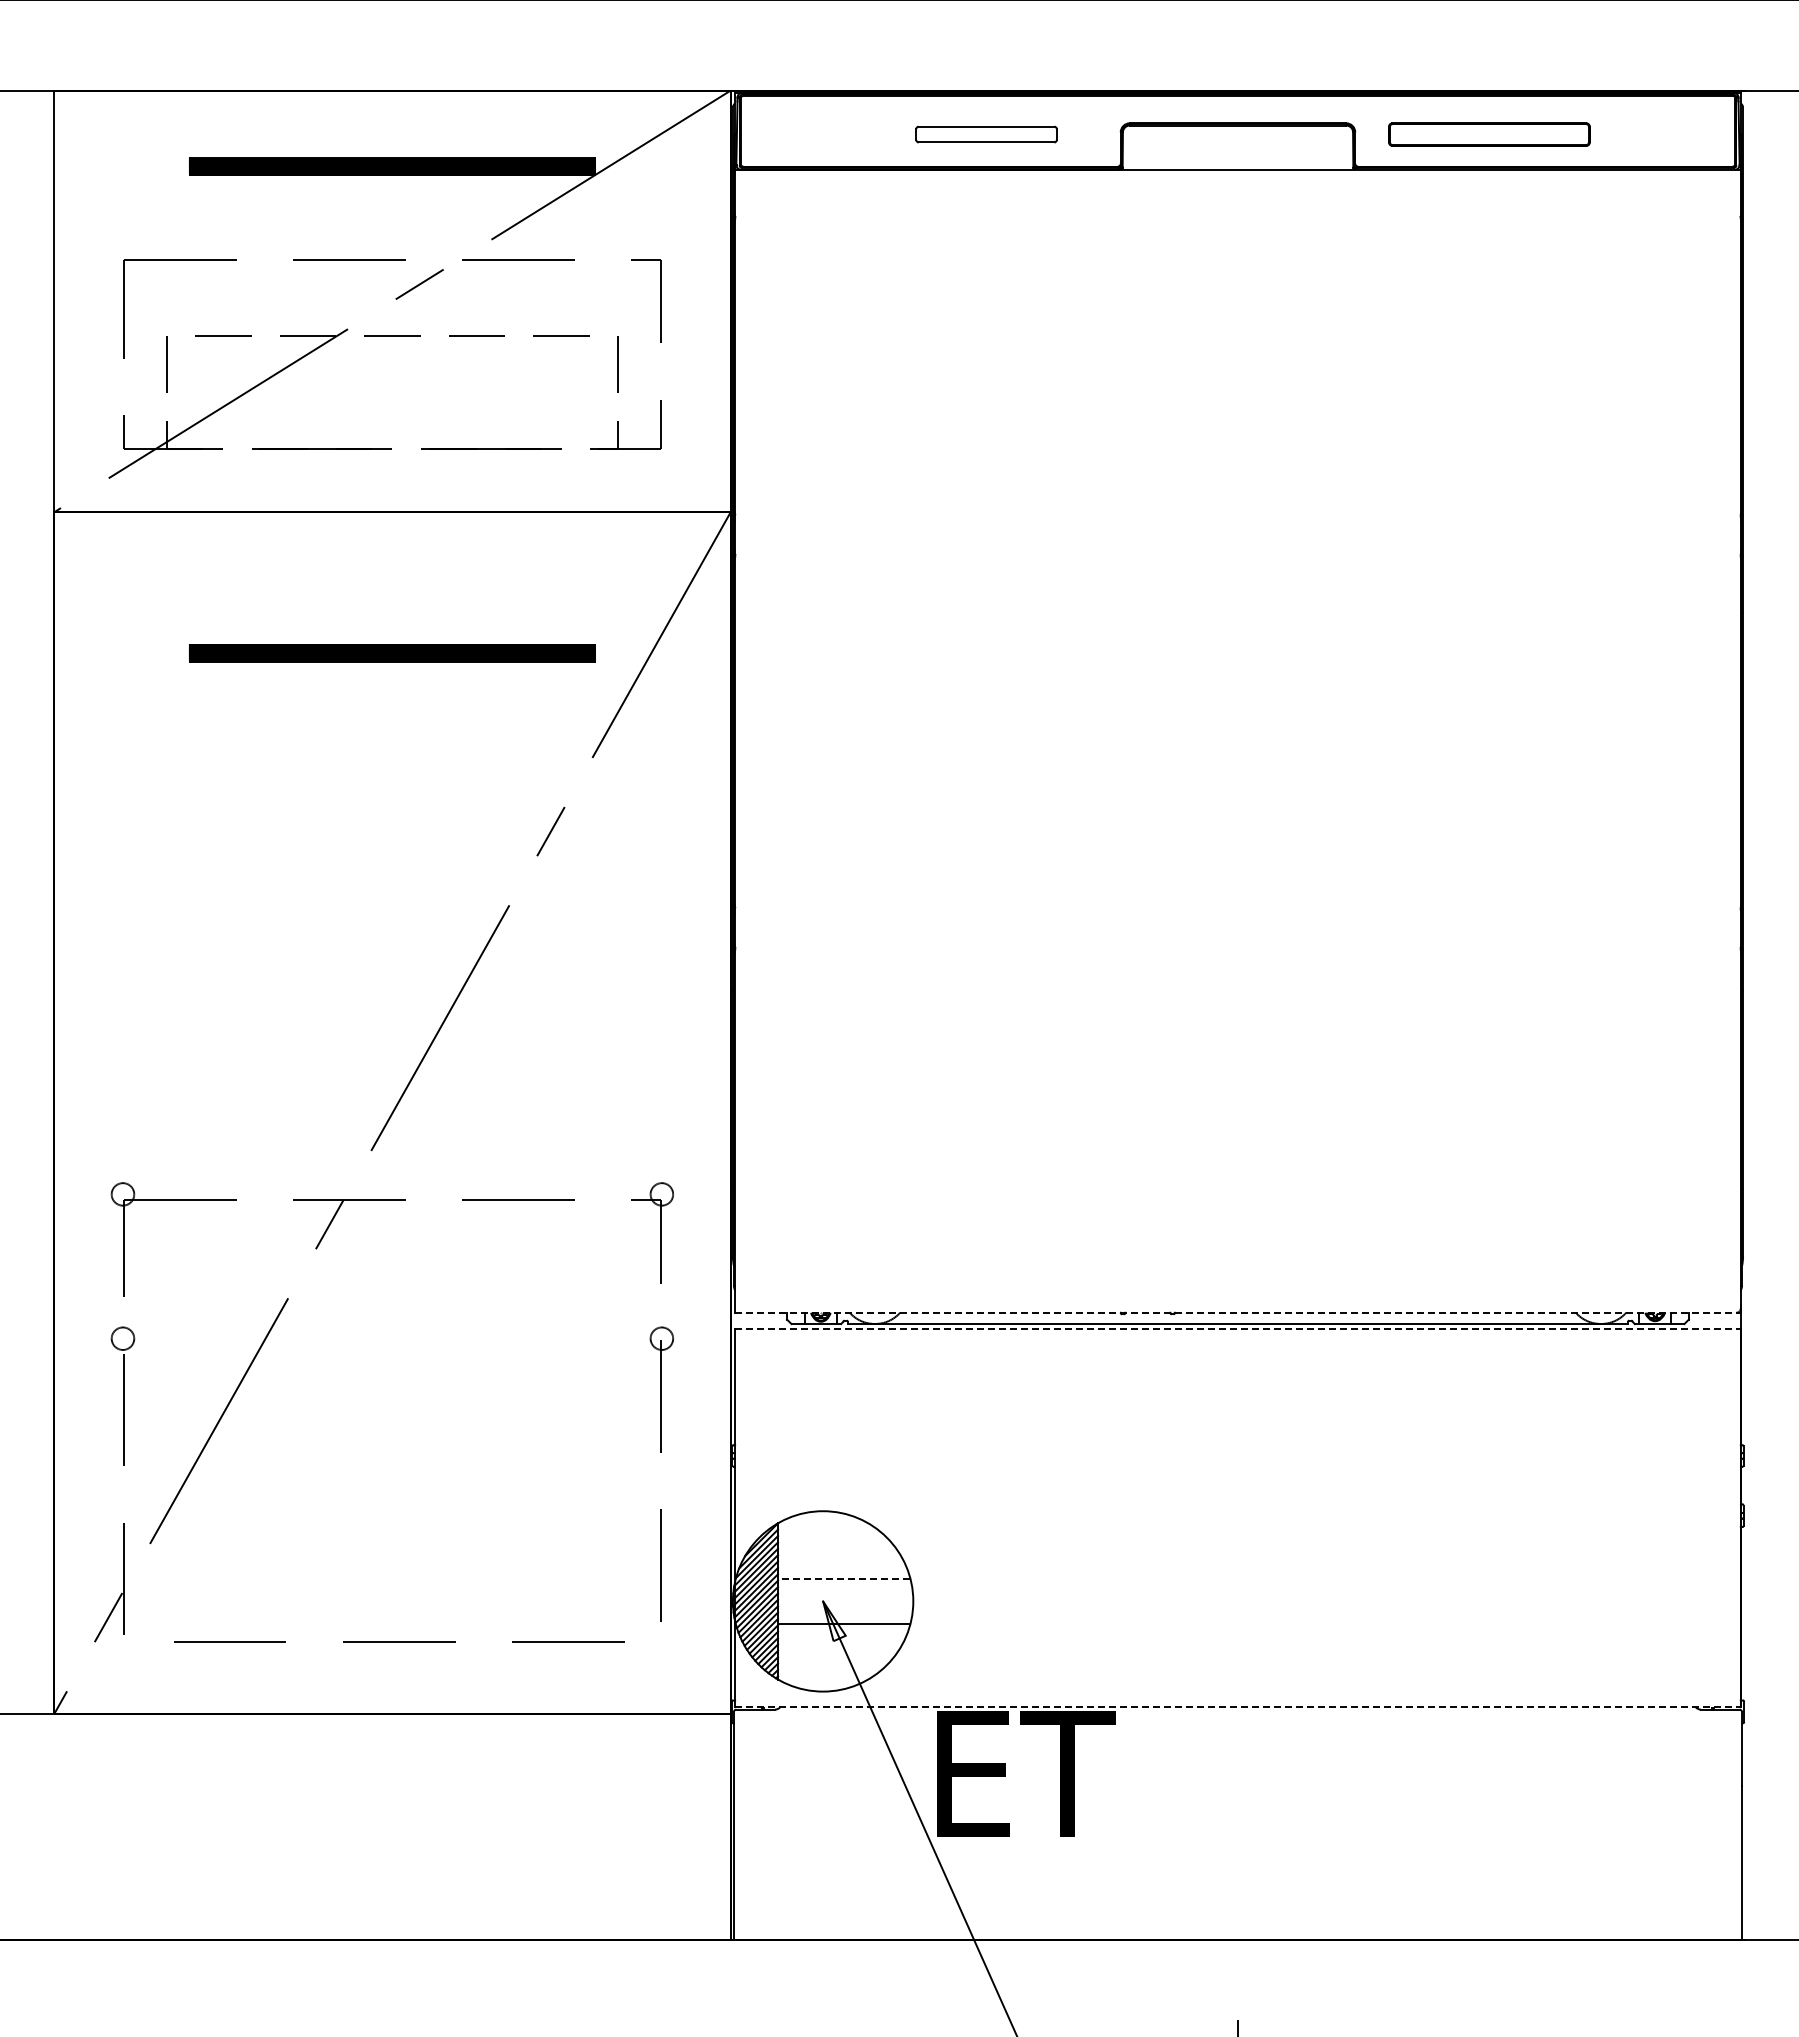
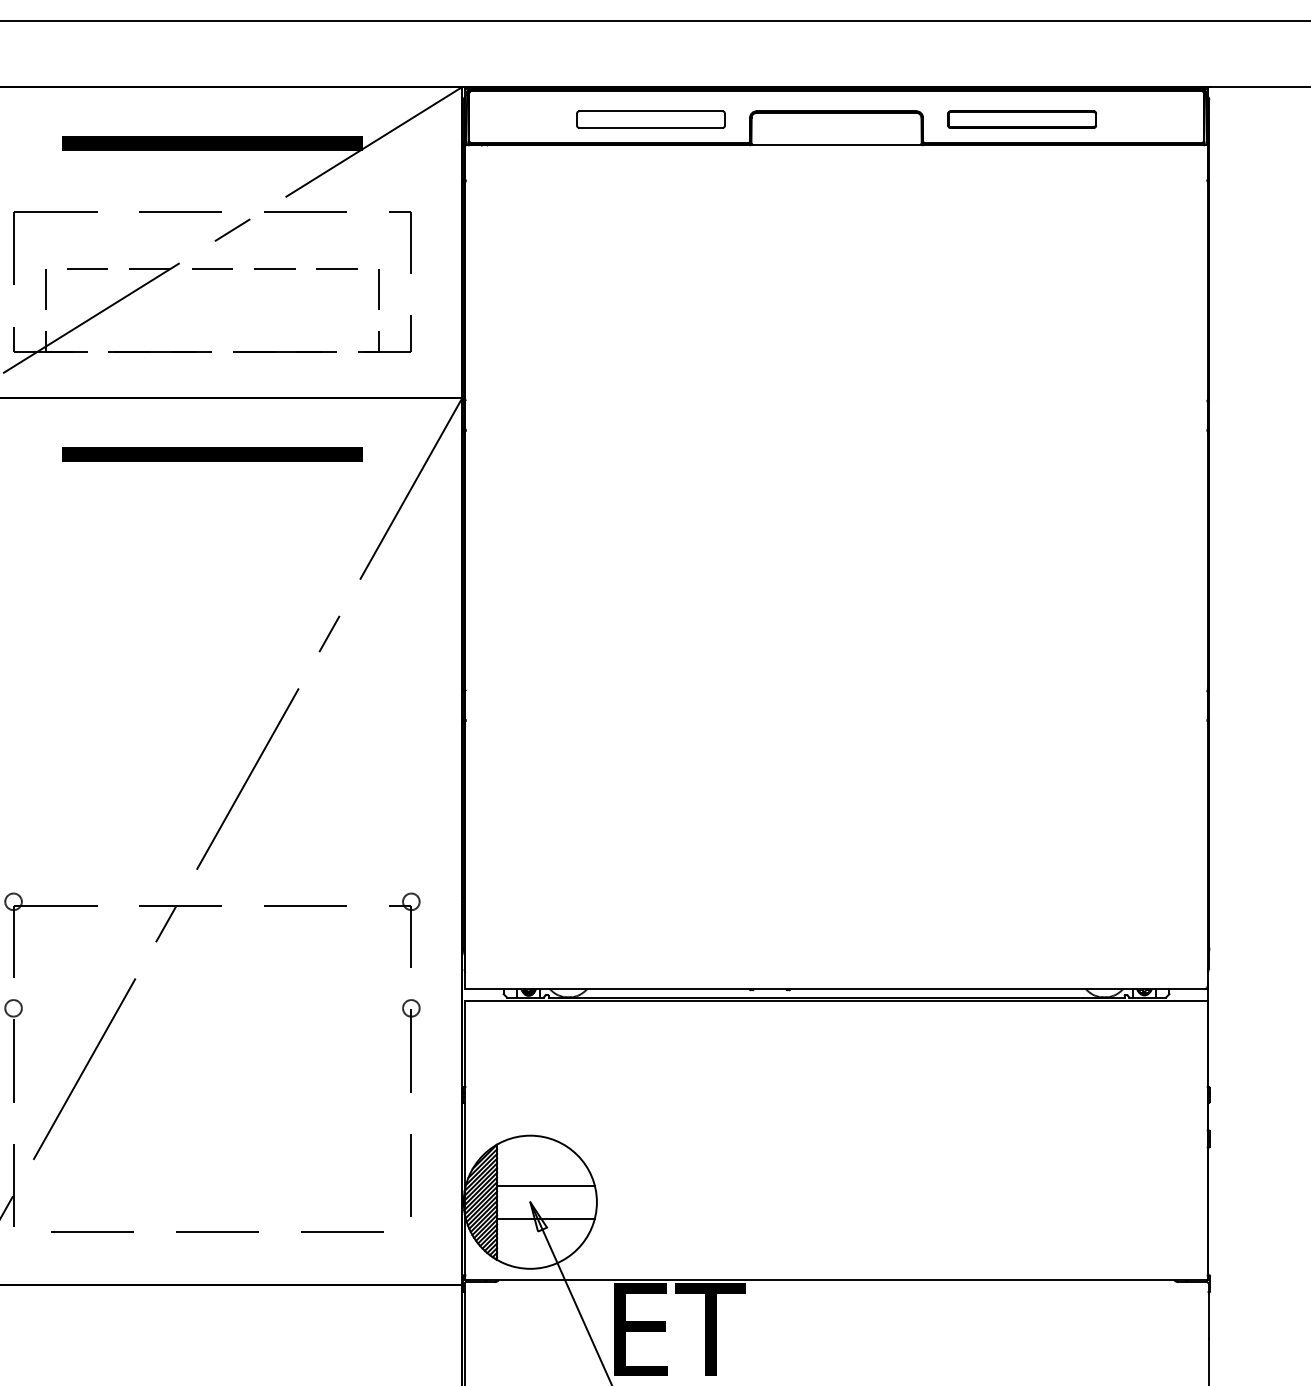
part: (986, 134) -> (650, 119), size x1.43
part: (392, 653) -> (212, 454), moved
line: (1238, 1312) -> (836, 989), dashed -> solid
line: (1238, 1328) -> (836, 1000), dashed -> solid
line: (843, 1578) -> (545, 1185), dashed -> solid
line: (1238, 1707) -> (836, 1280), dashed -> solid

